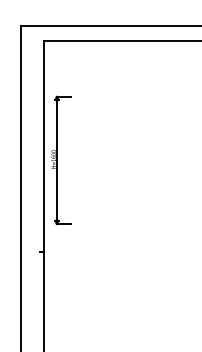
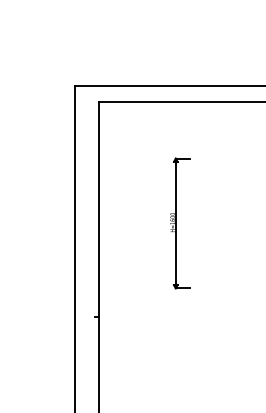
part: (61, 160) -> (180, 223), moved

